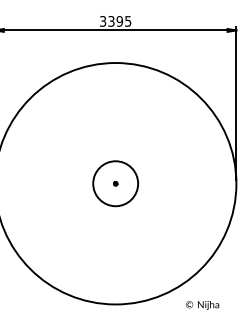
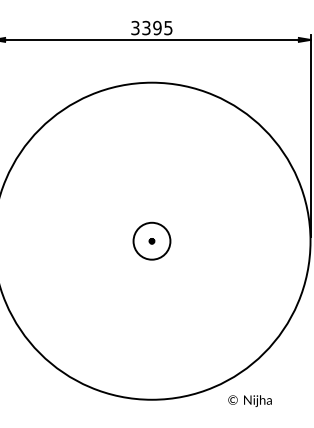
circle: (115, 183) -> (151, 240), size x0.62
text: (202, 305) -> (249, 400), moved

